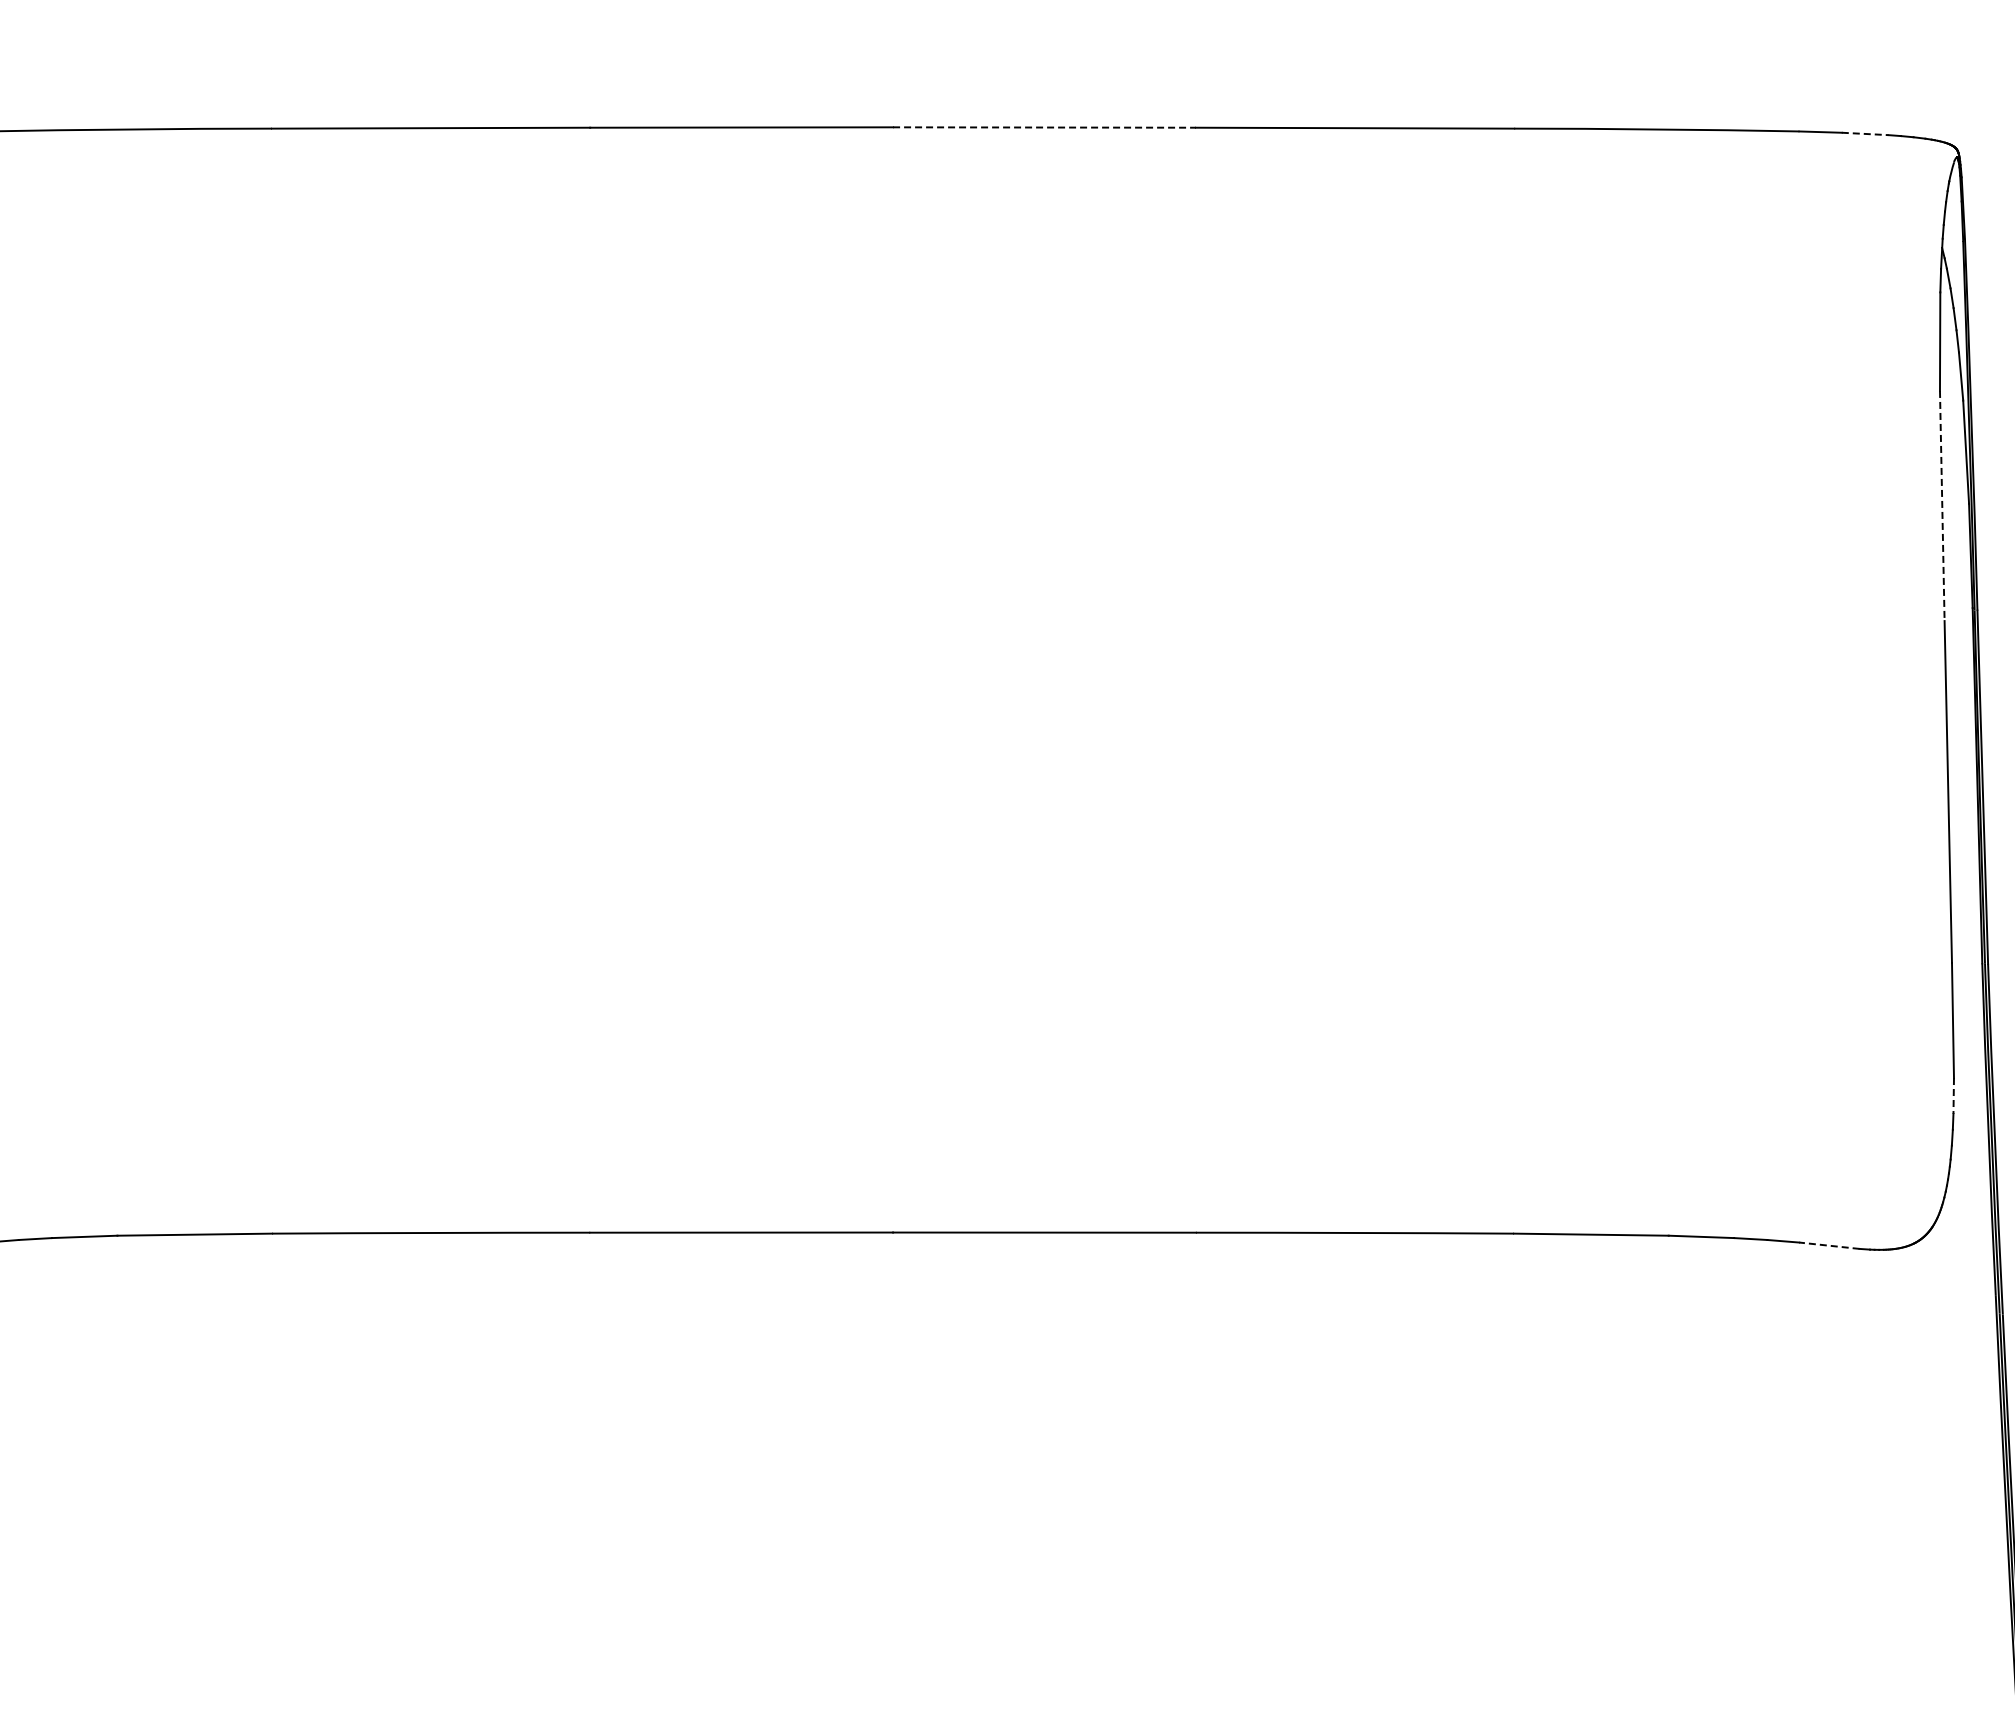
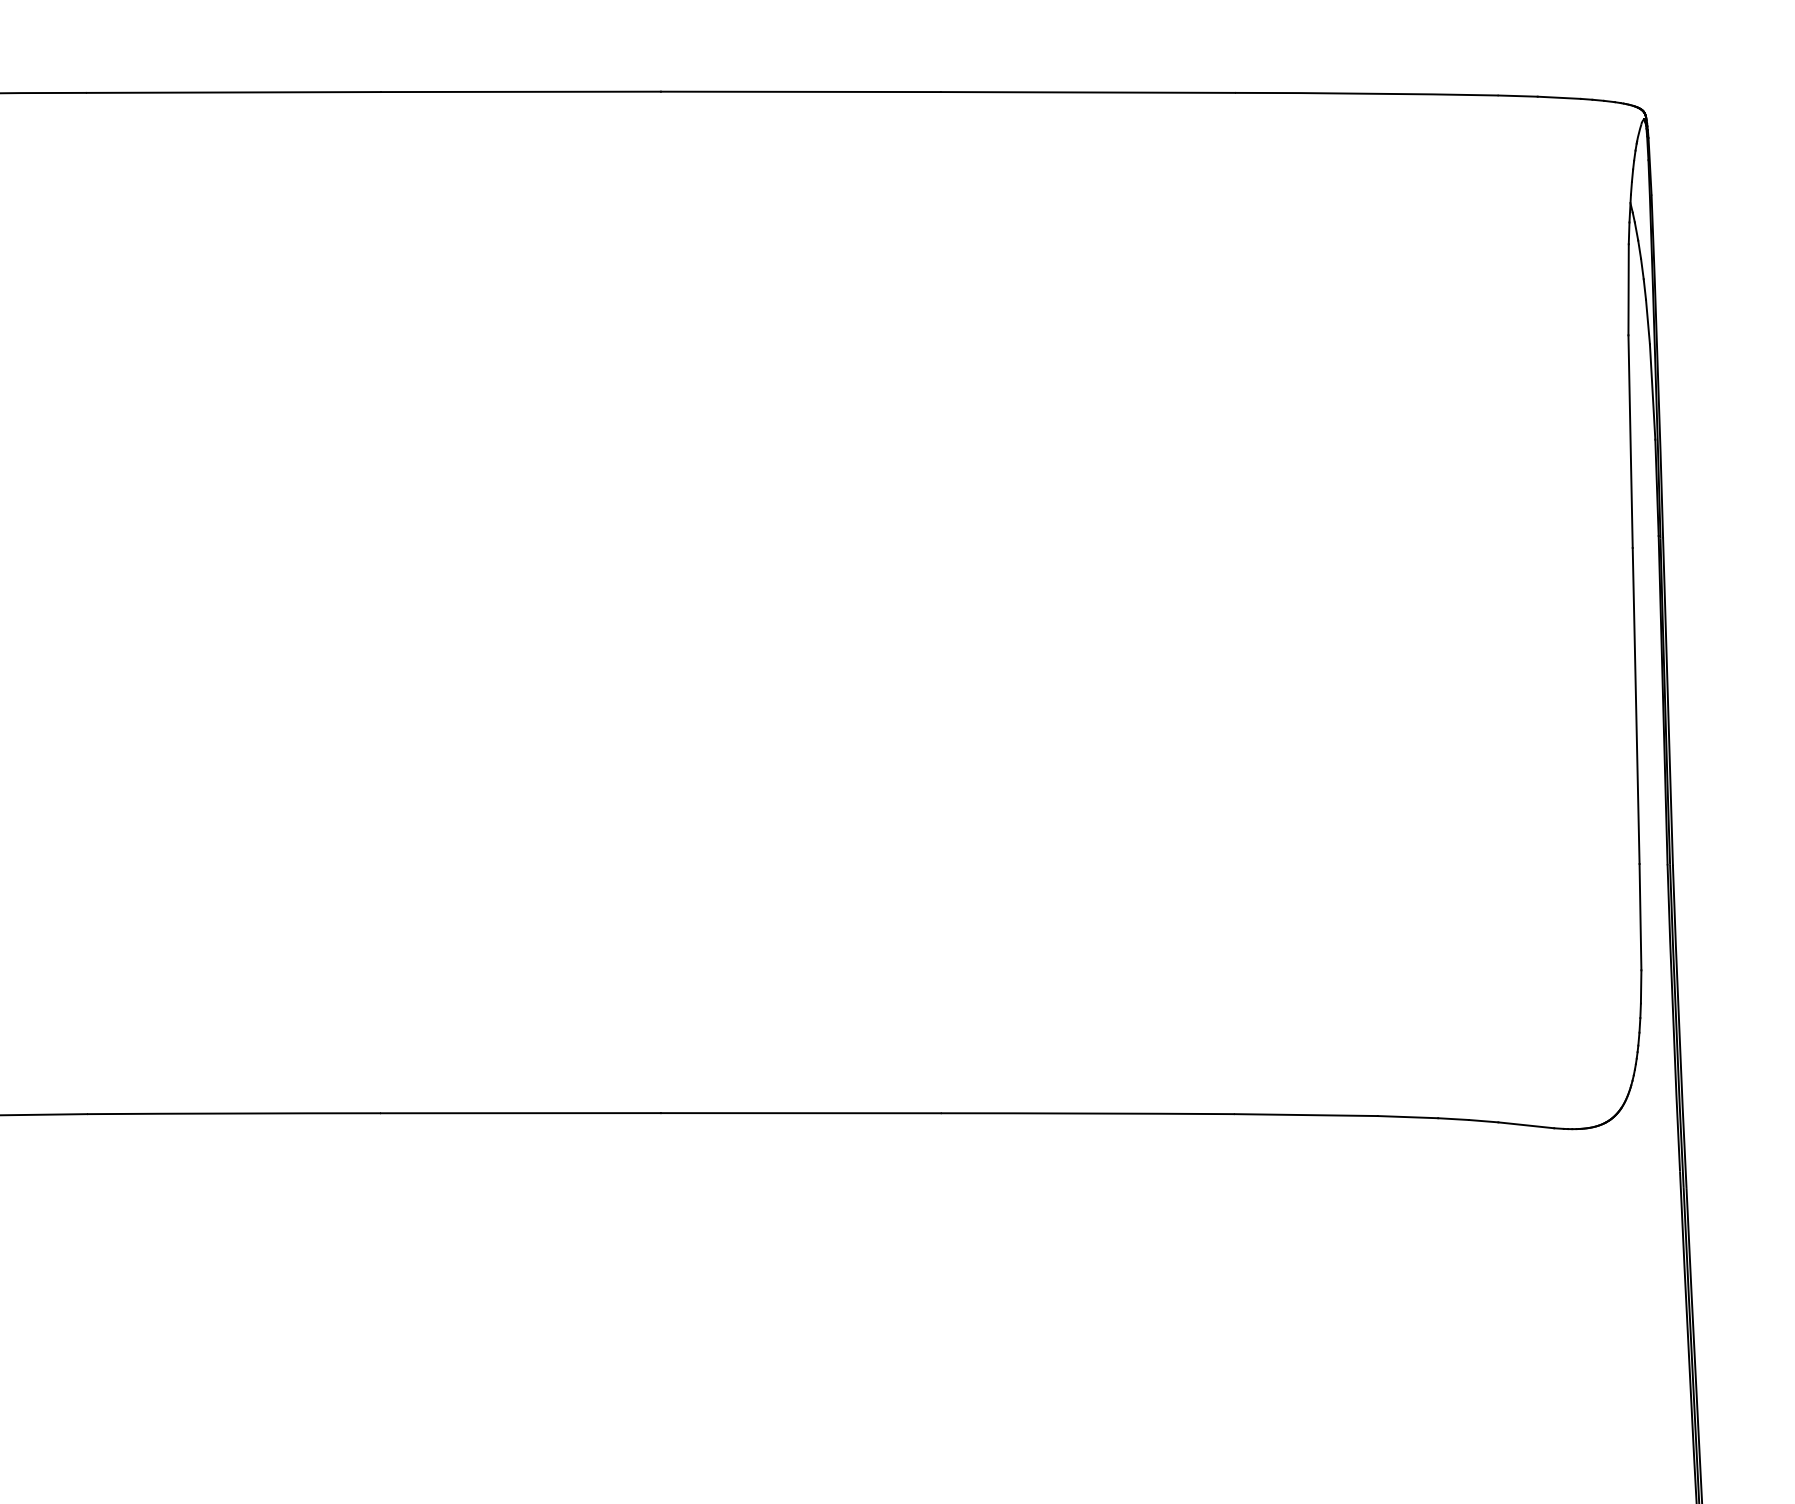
line: (1045, 127) -> (801, 91), dashed -> solid
line: (1865, 133) -> (1559, 97), dashed -> solid
line: (1942, 506) -> (1630, 442), dashed -> solid
line: (1953, 1095) -> (1640, 986), dashed -> solid
line: (1828, 1245) -> (1525, 1125), dashed -> solid

